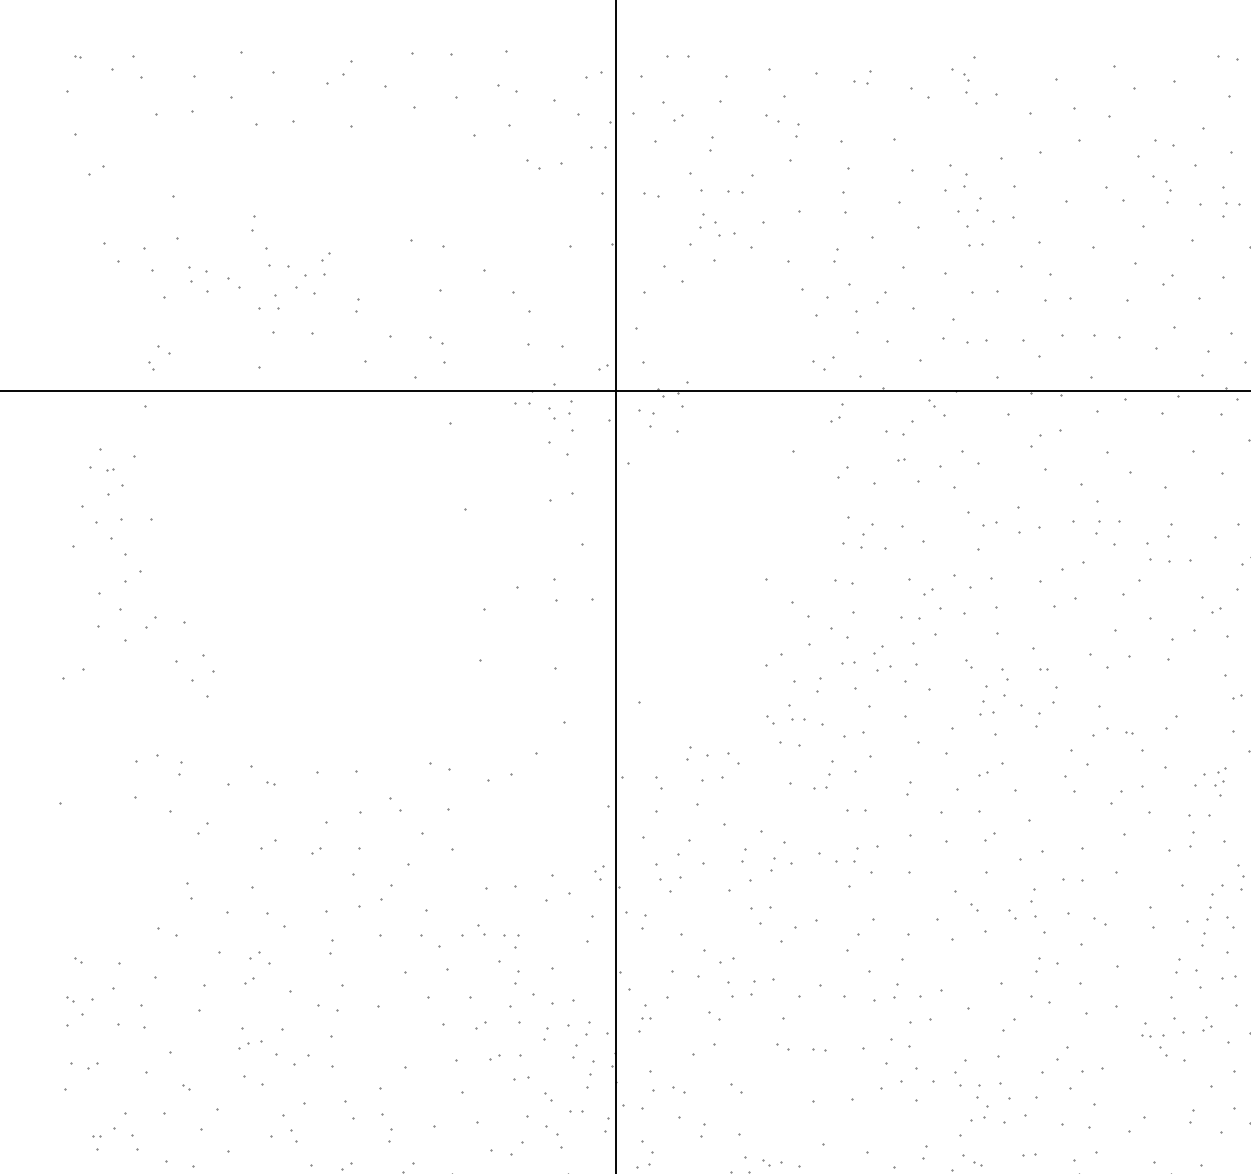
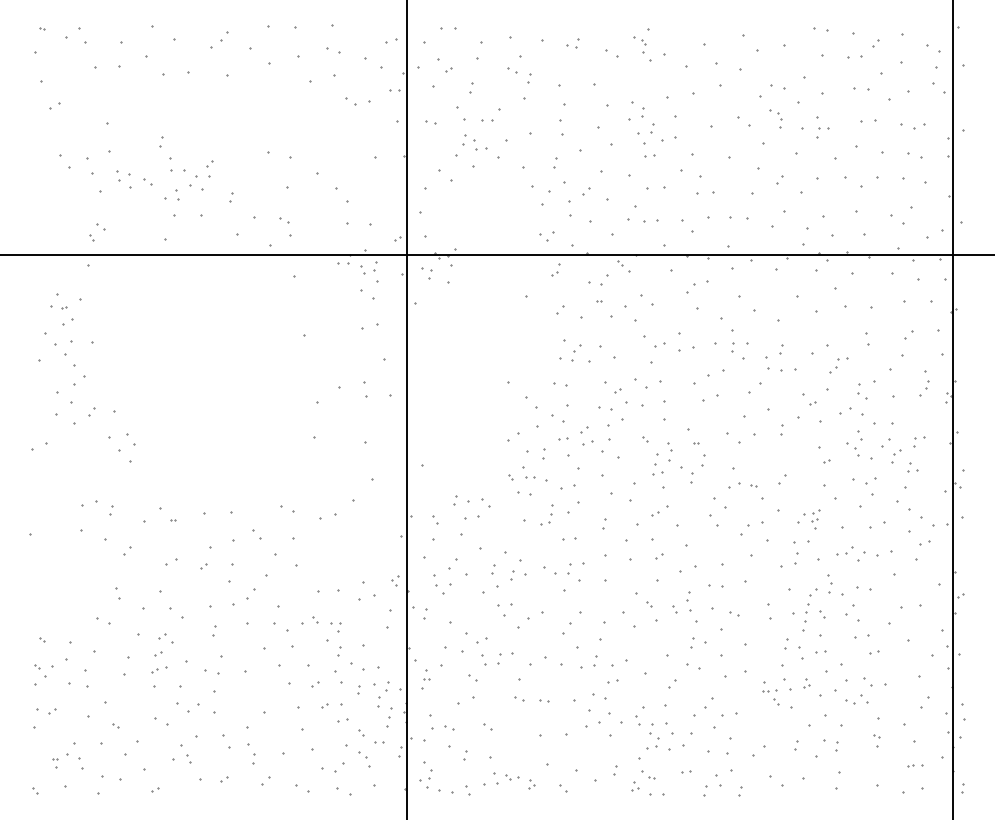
part: (1170, 649) -> (781, 429), size x0.62
part: (920, 1021) -> (612, 681), size x0.62
part: (251, 1043) -> (159, 669), moved

